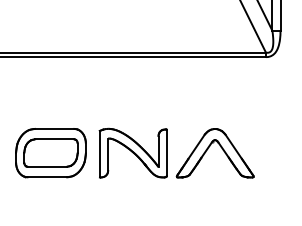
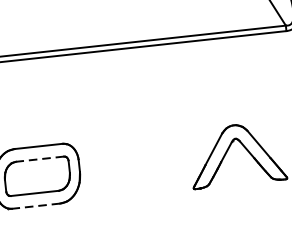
line: (54, 139) -> (39, 159), solid -> dashed
part: (132, 152) -> (136, 164), removed
line: (47, 177) -> (36, 206), solid -> dashed

